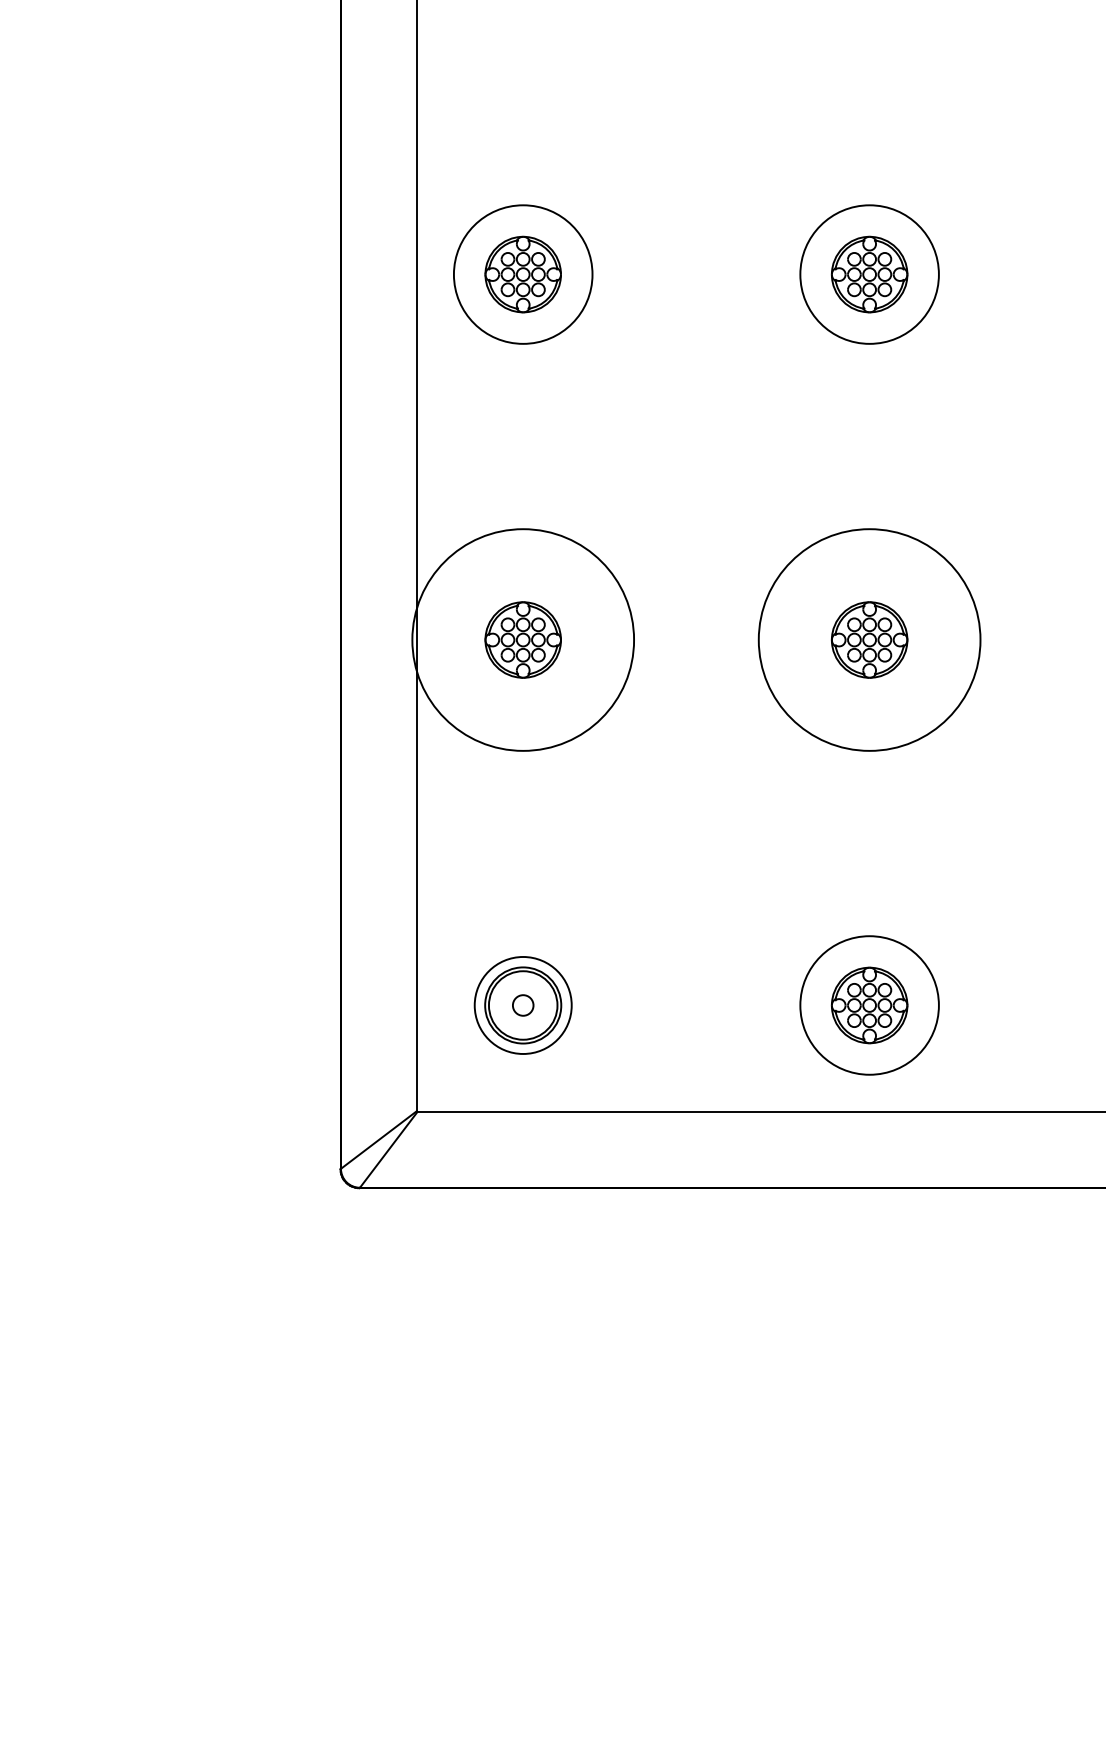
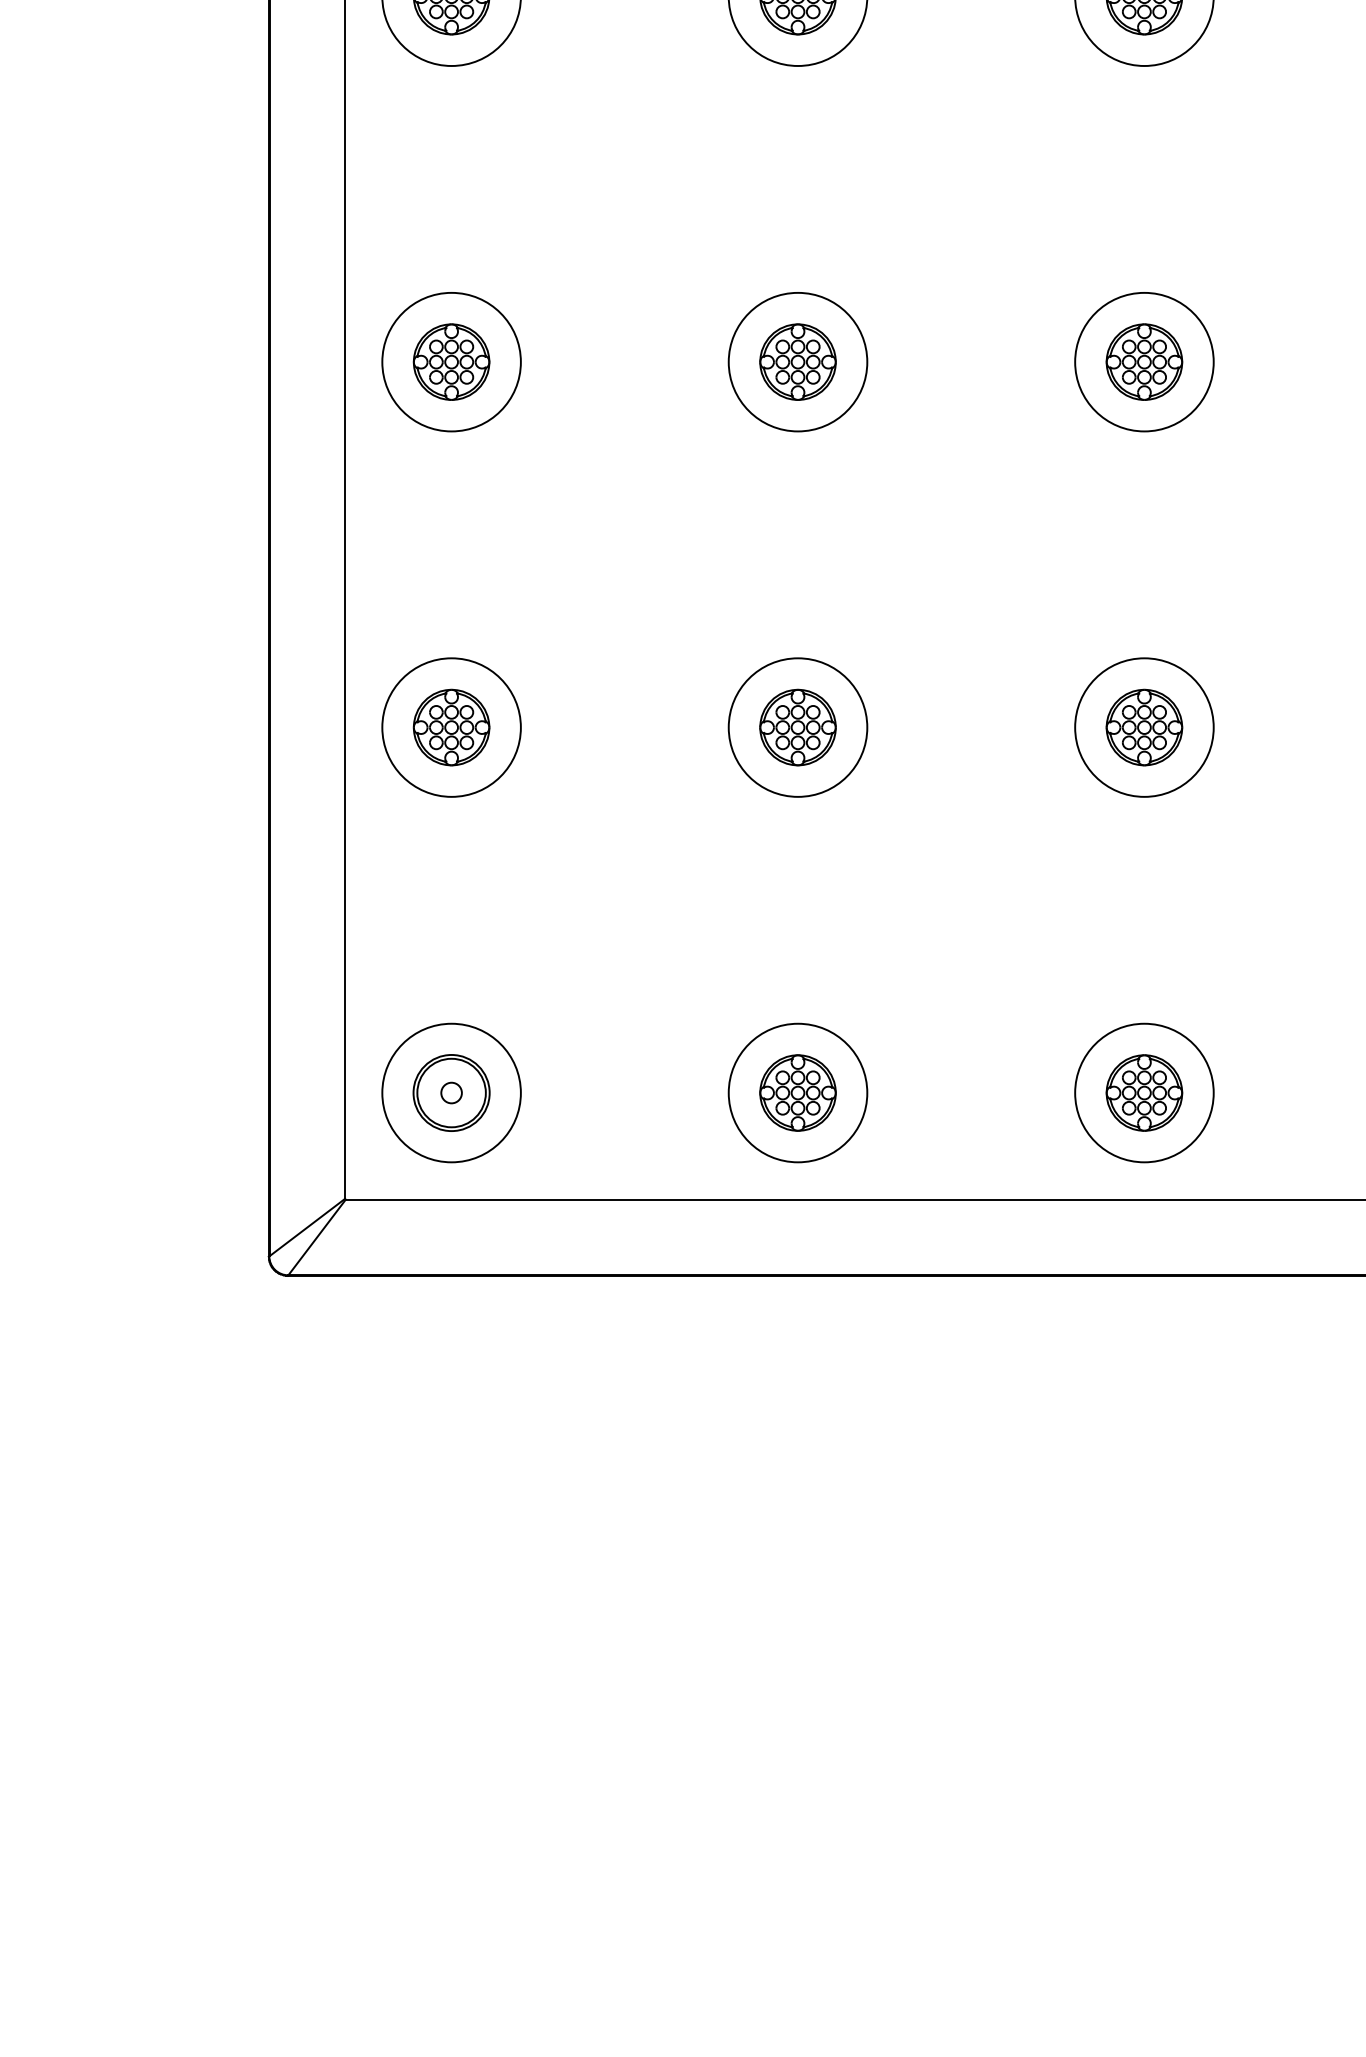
circle: (523, 639) -> (451, 727), size x0.62
circle: (869, 639) -> (797, 727), size x0.62
circle: (523, 1004) -> (451, 1092), size x1.43

